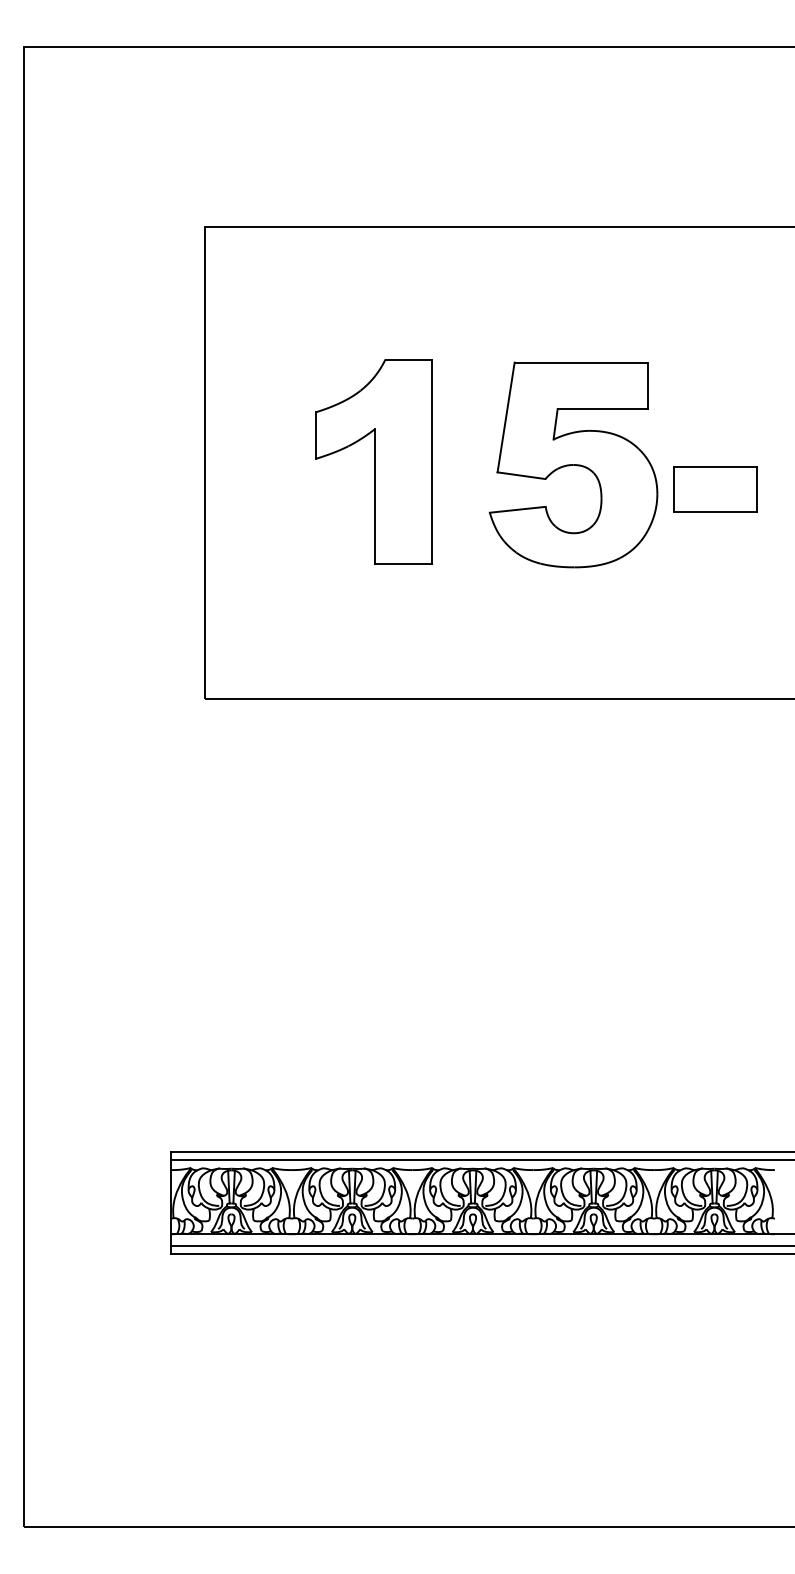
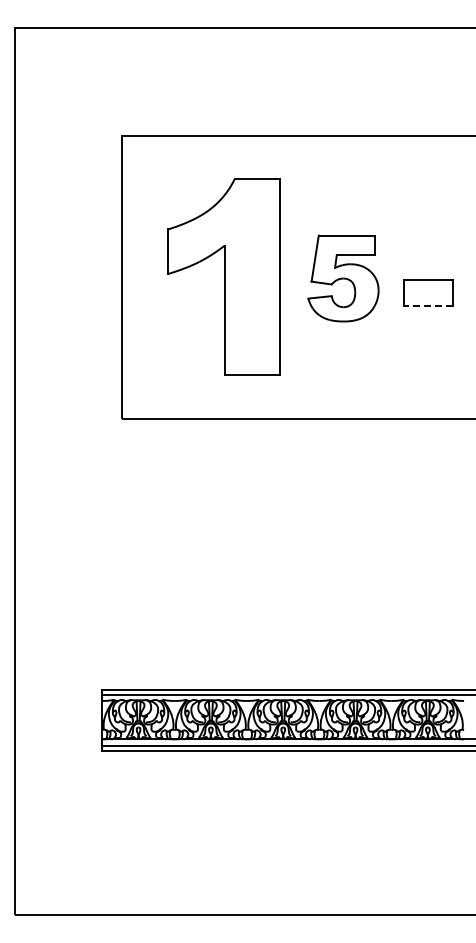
part: (373, 461) -> (223, 276), size x1.6
part: (573, 464) -> (343, 278), size x0.7
line: (715, 511) -> (428, 306), solid -> dashed

